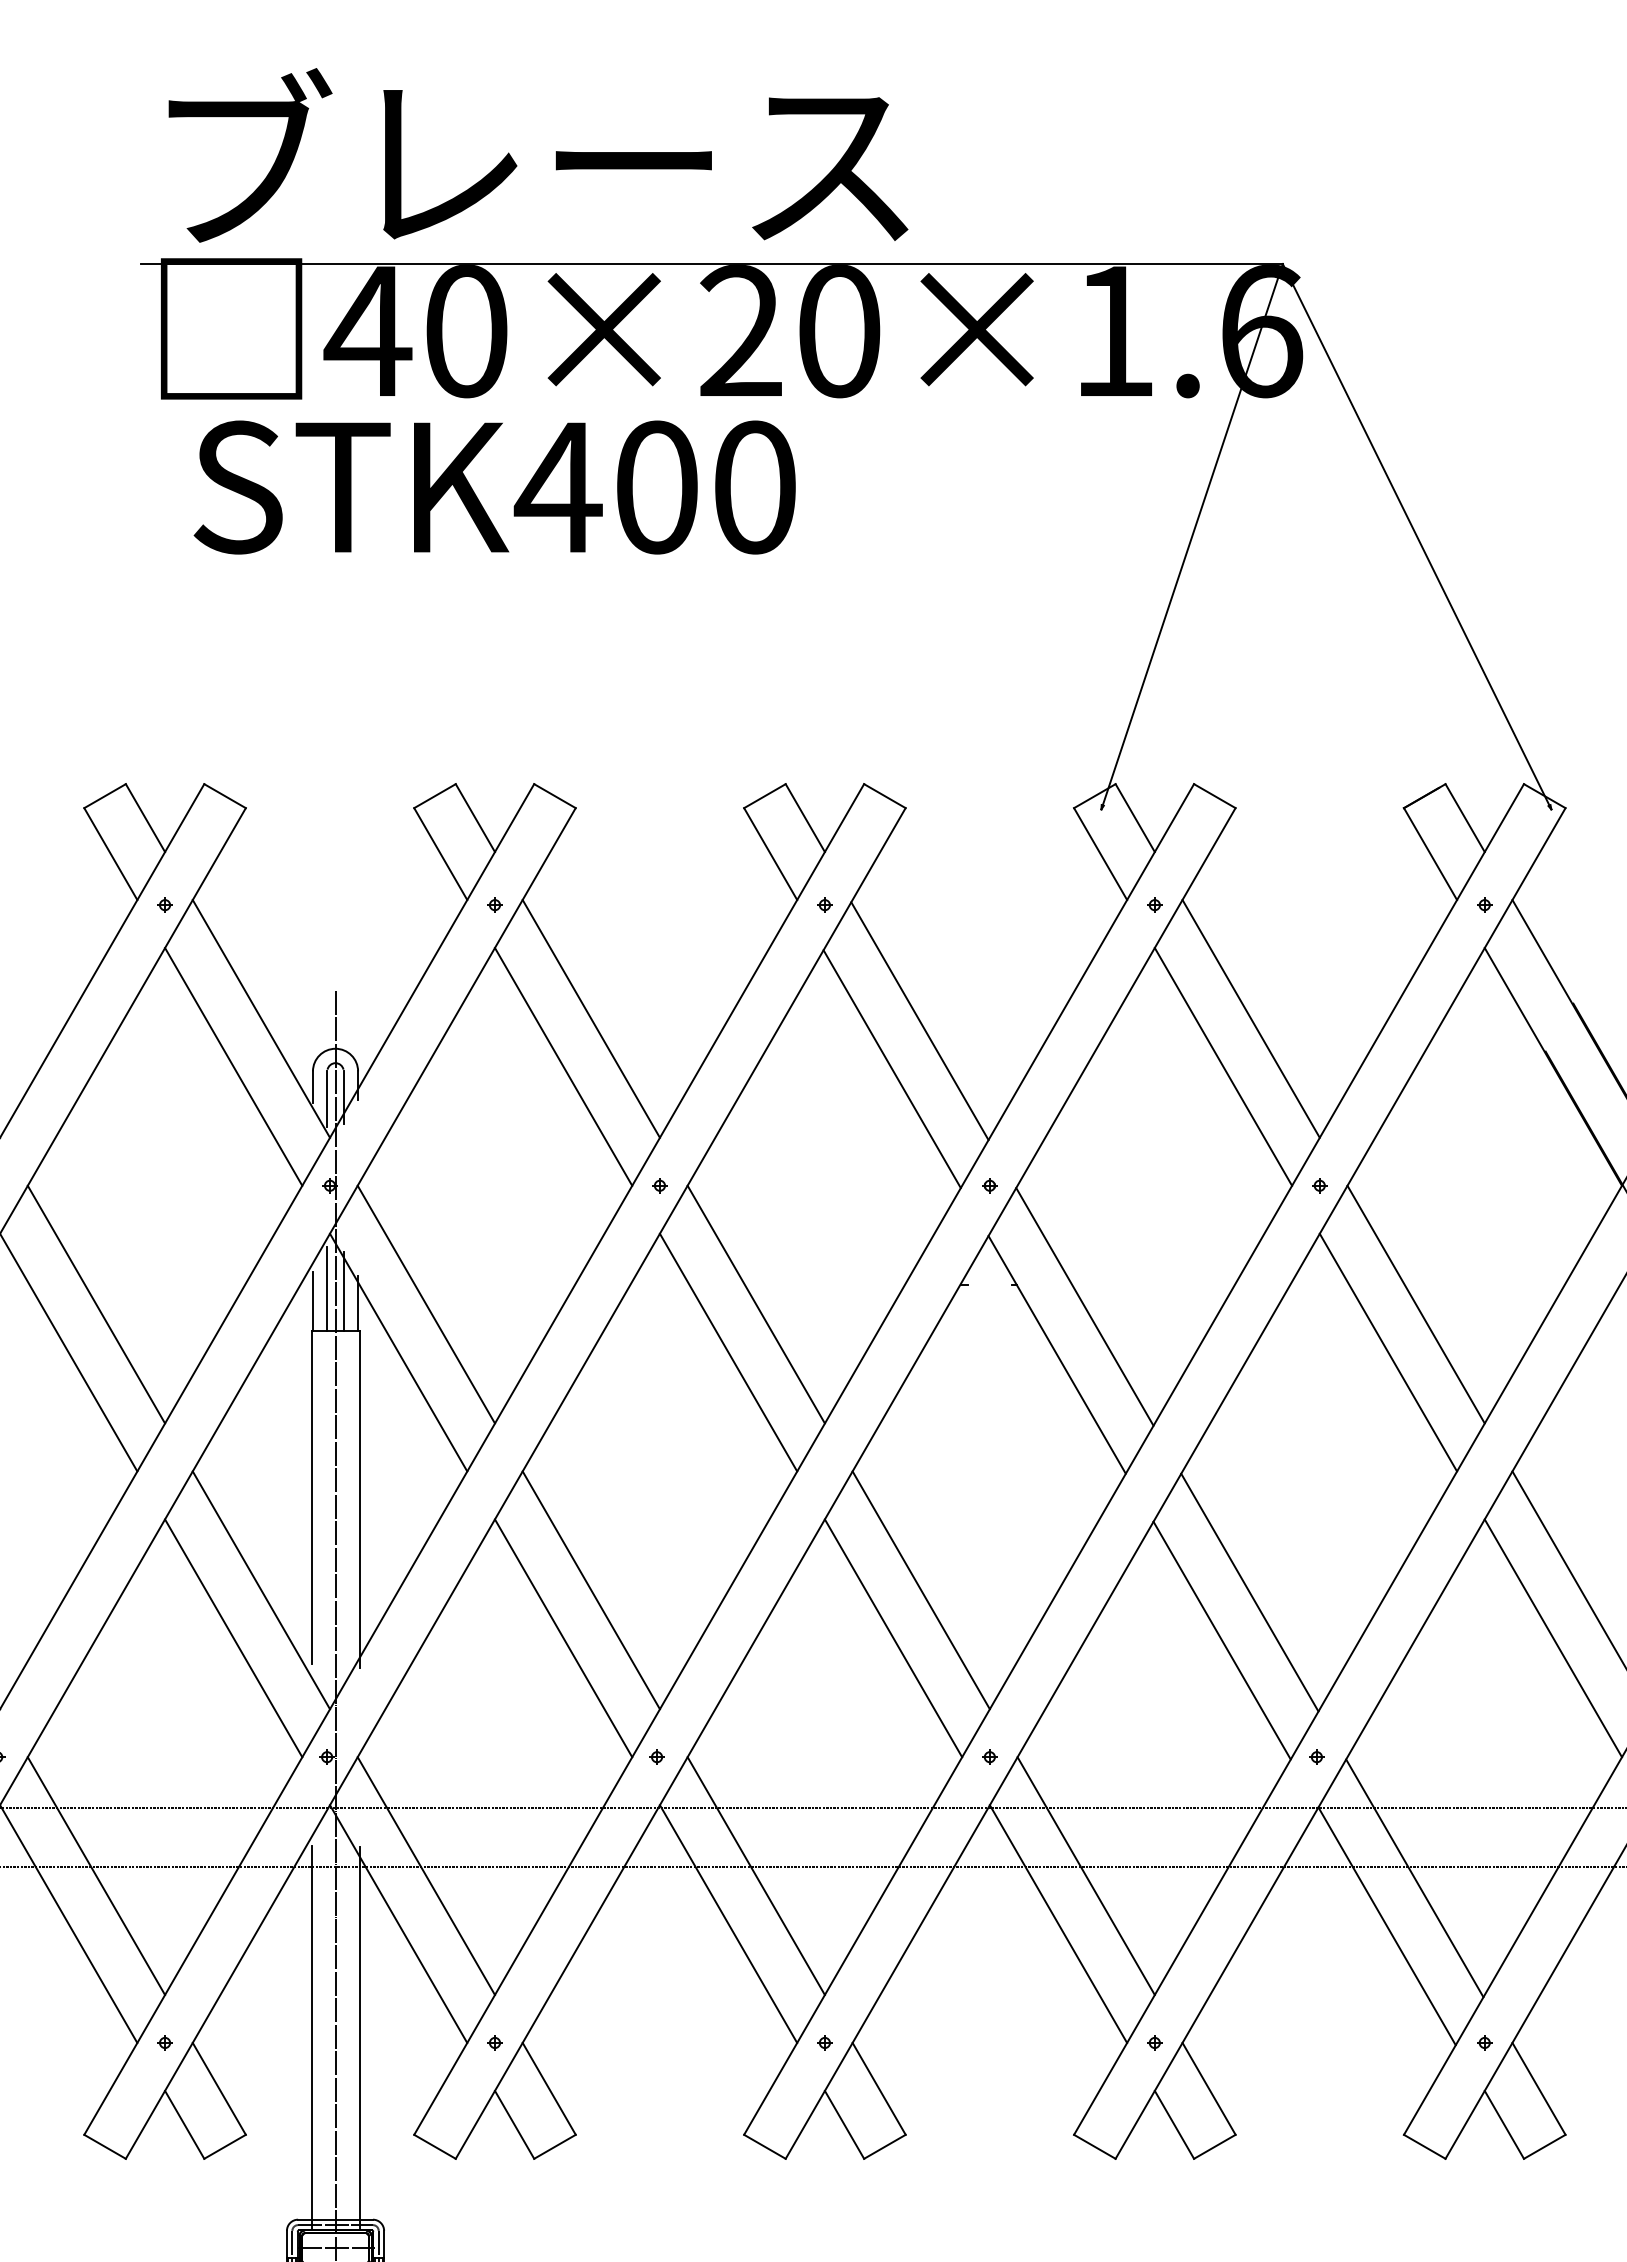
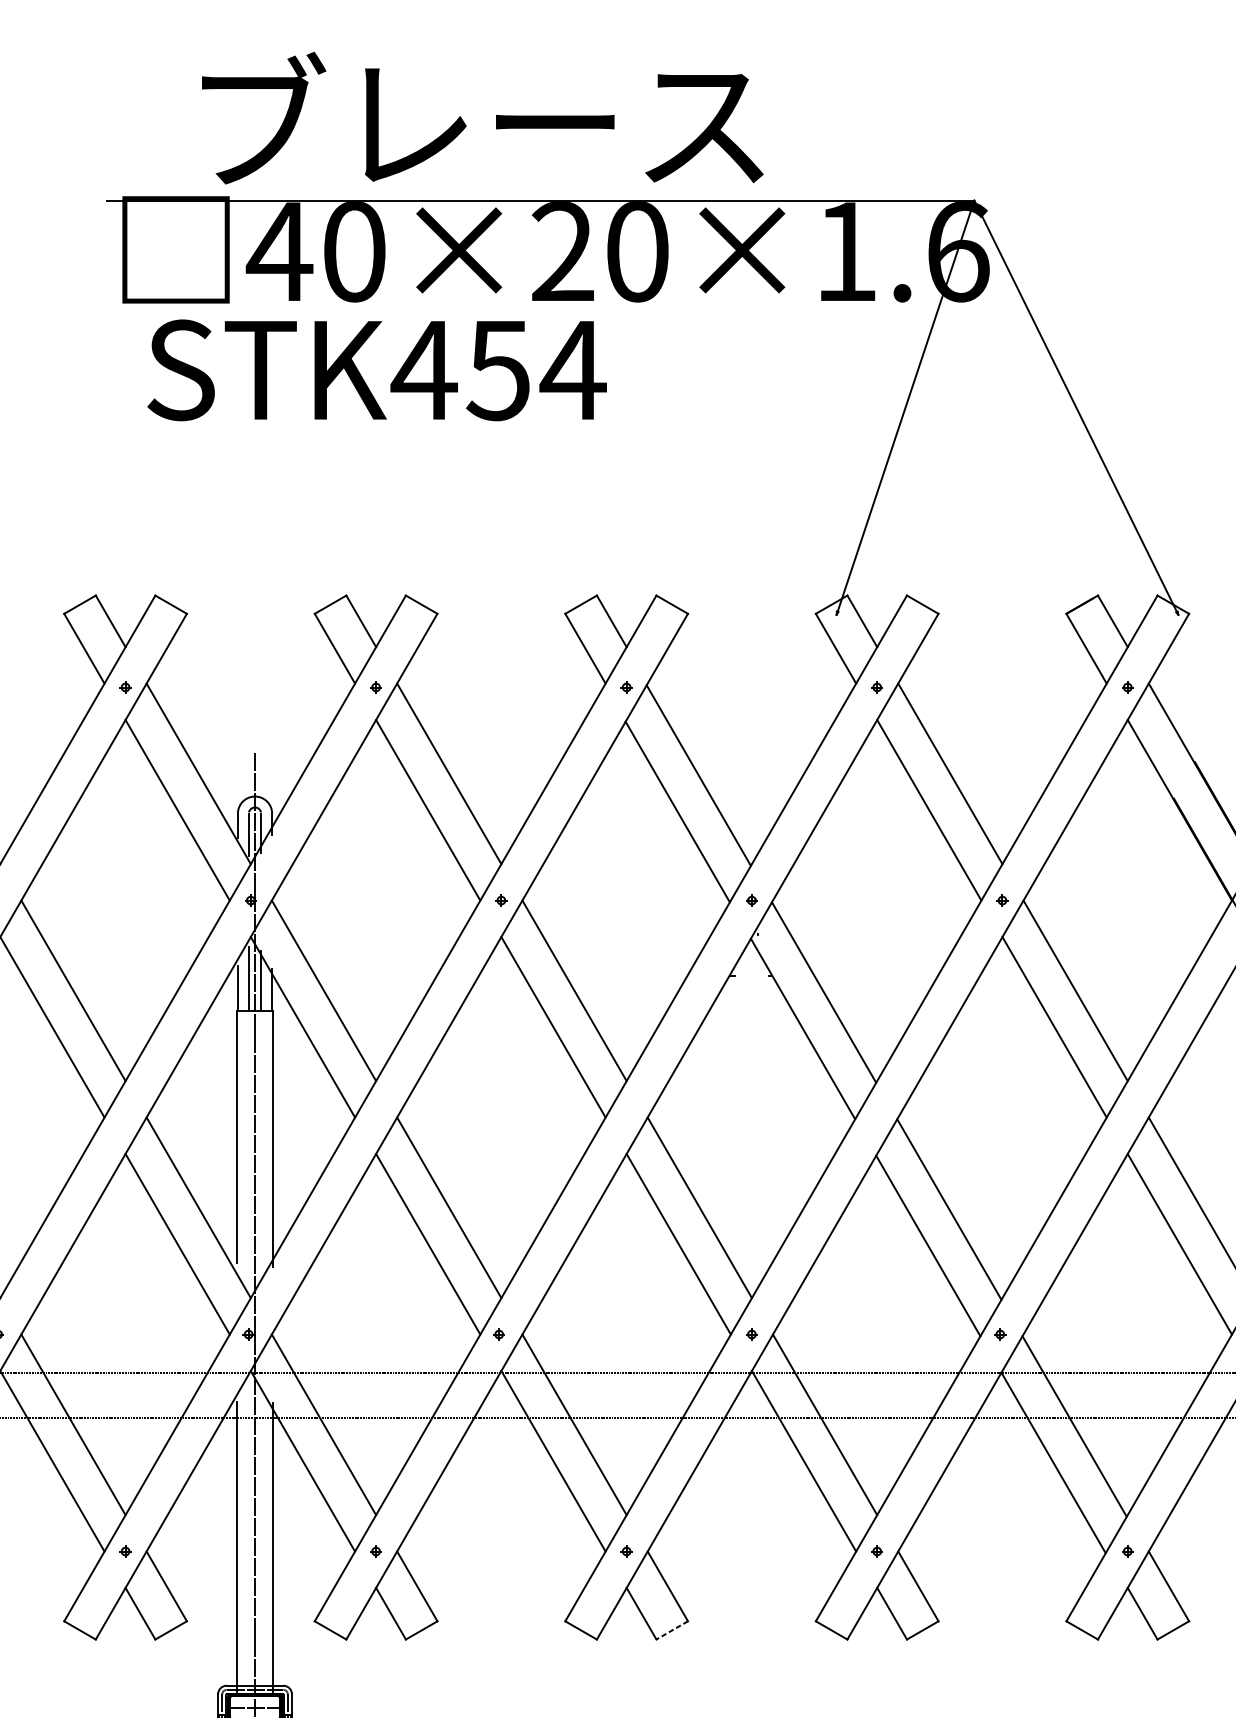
text: (538, 155) -> (482, 118), moved
text: (705, 487) -> (535, 370), STK400 -> STK454
line: (884, 2146) -> (671, 1630), solid -> dashed

